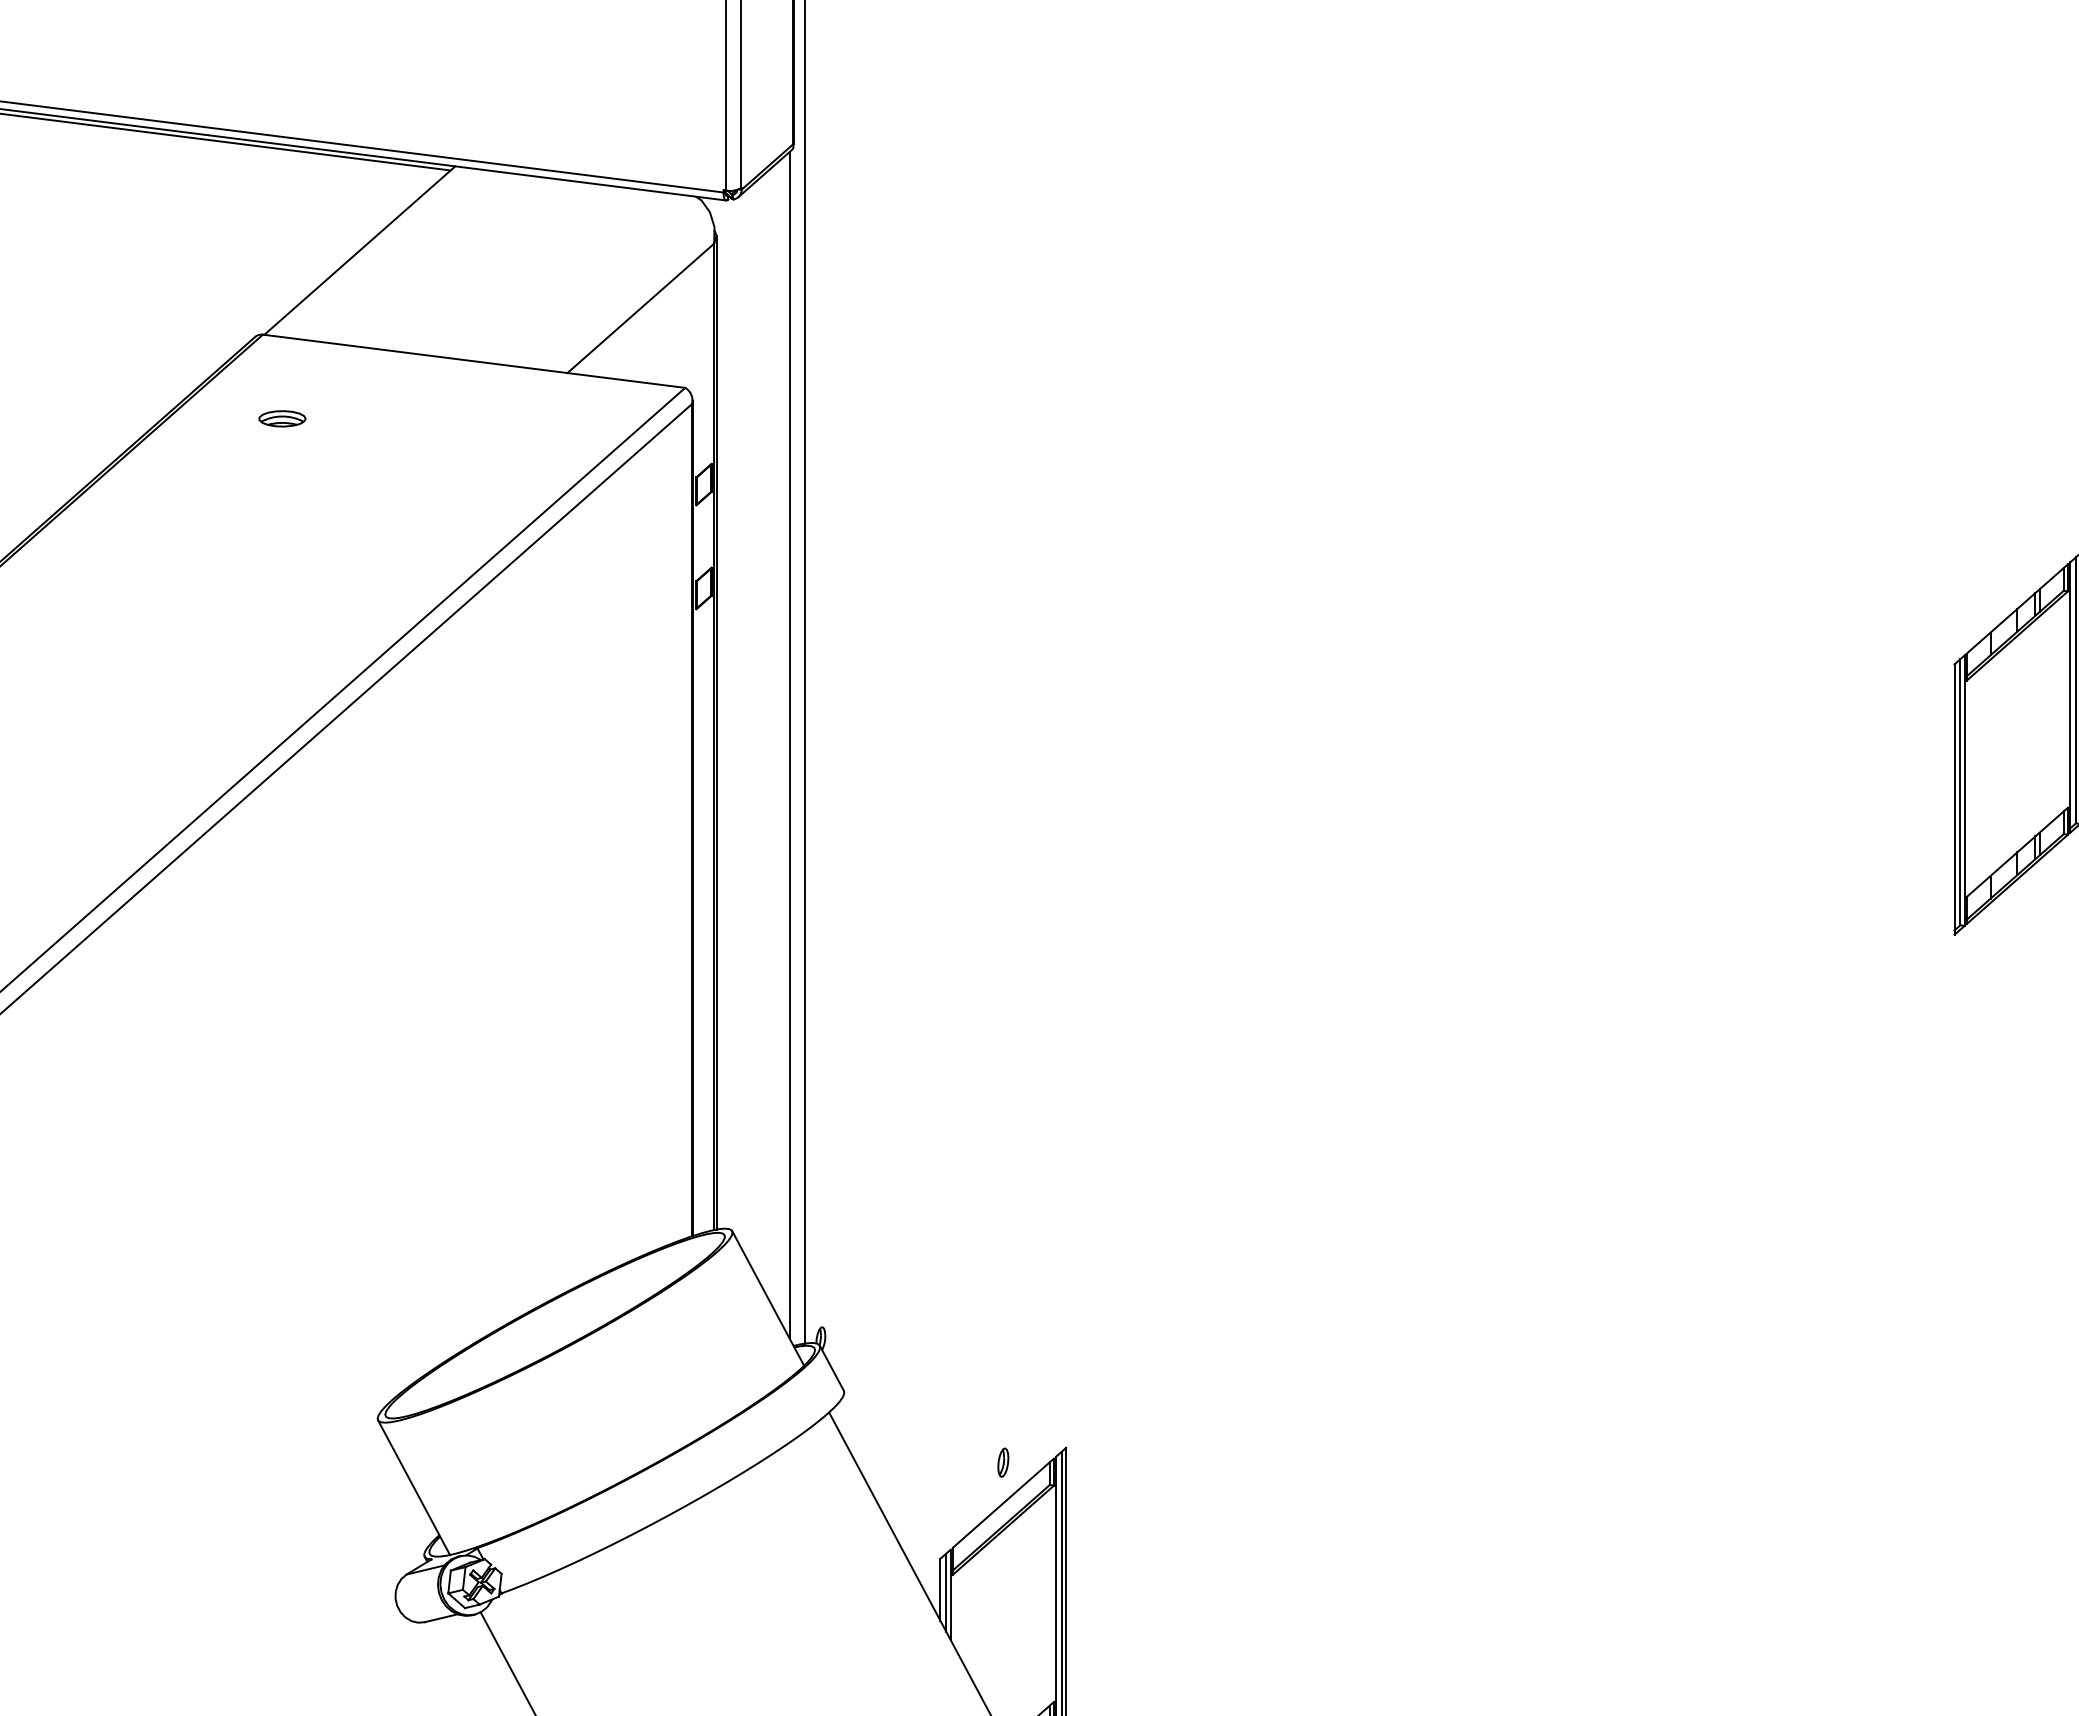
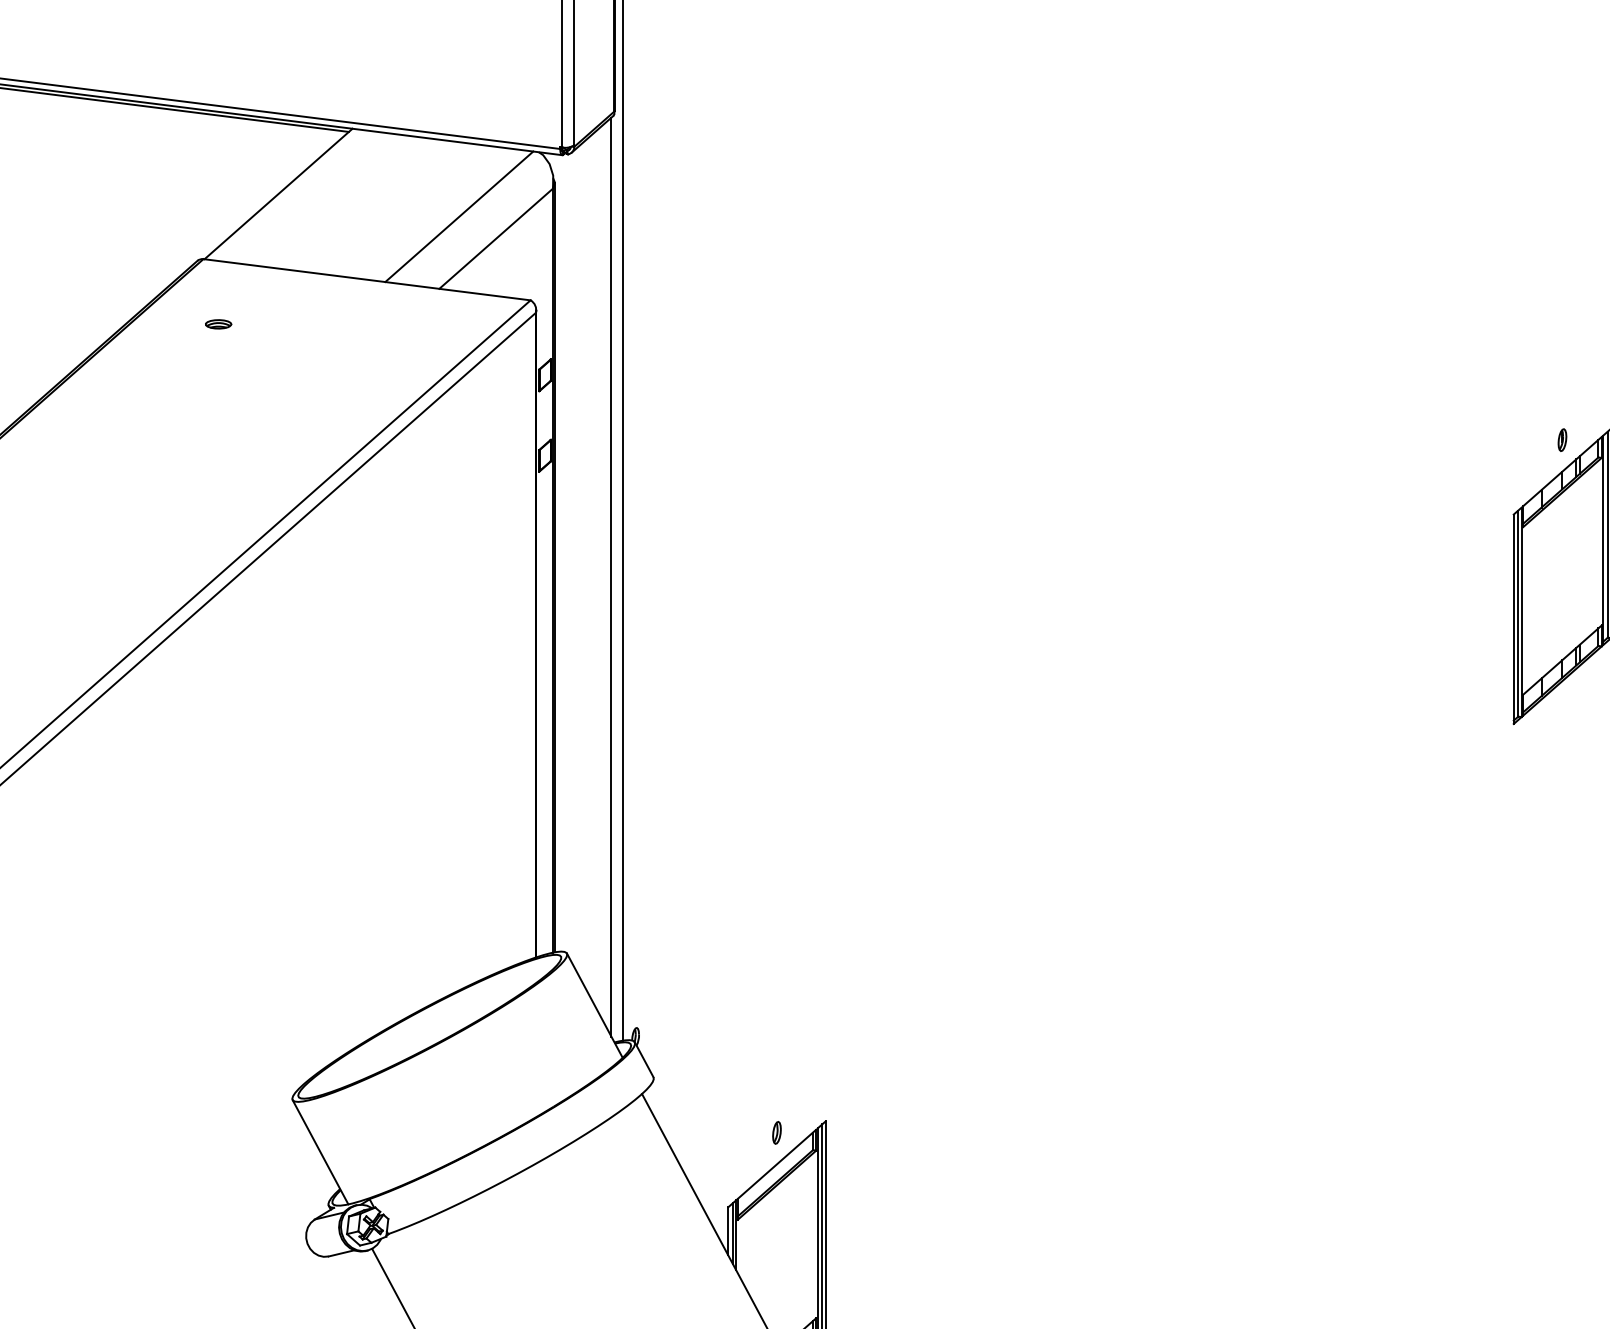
line: (592, 279) -> (458, 216), added
part: (282, 418) -> (218, 324), size x0.71
part: (2017, 568) -> (1562, 440), added

